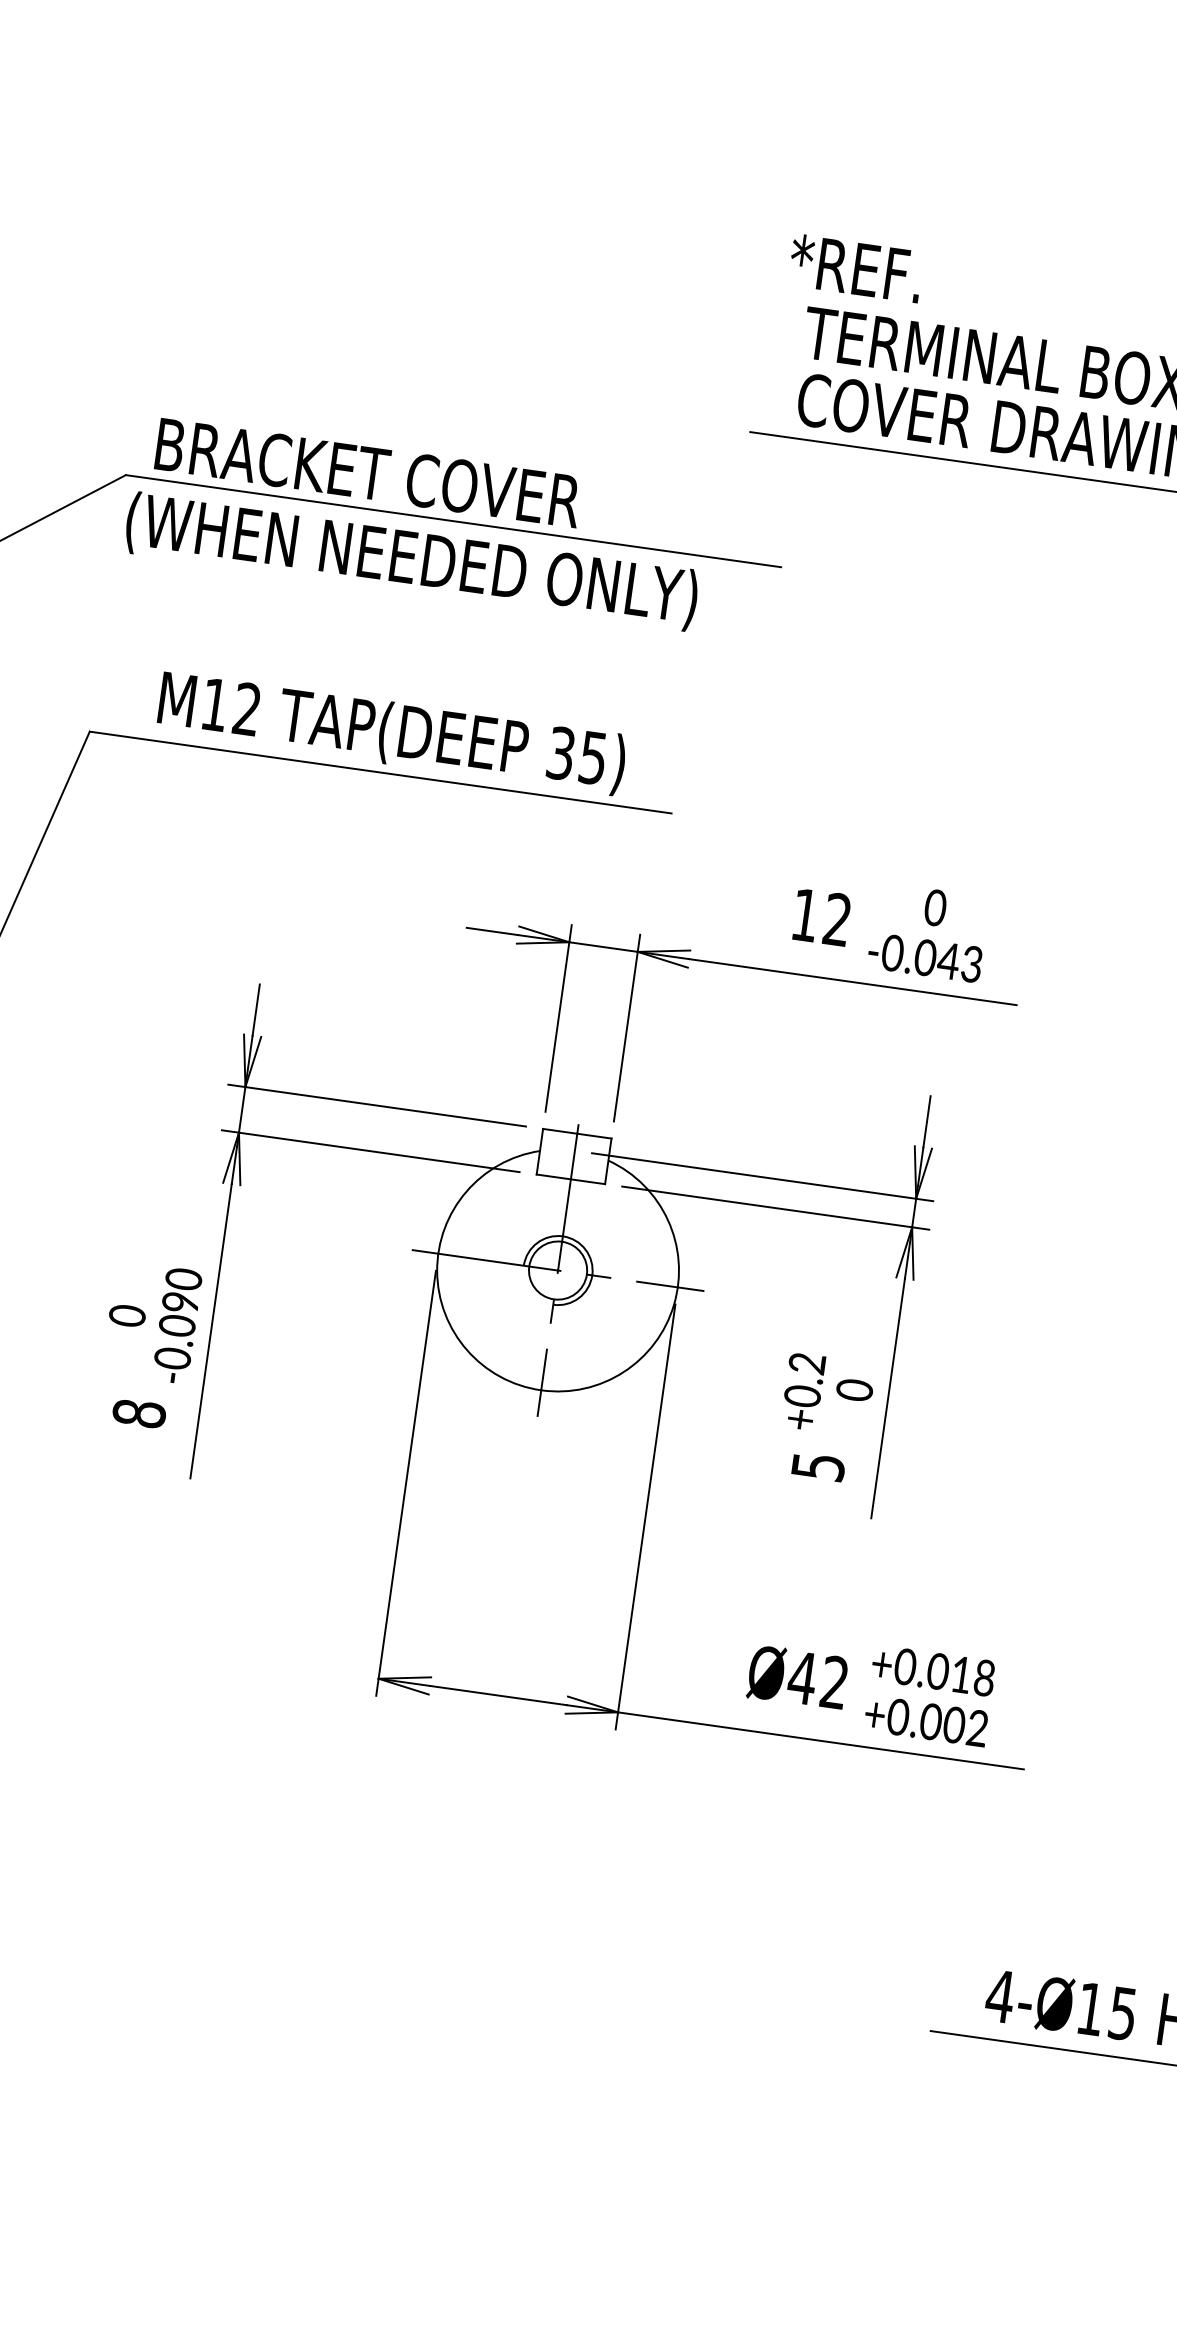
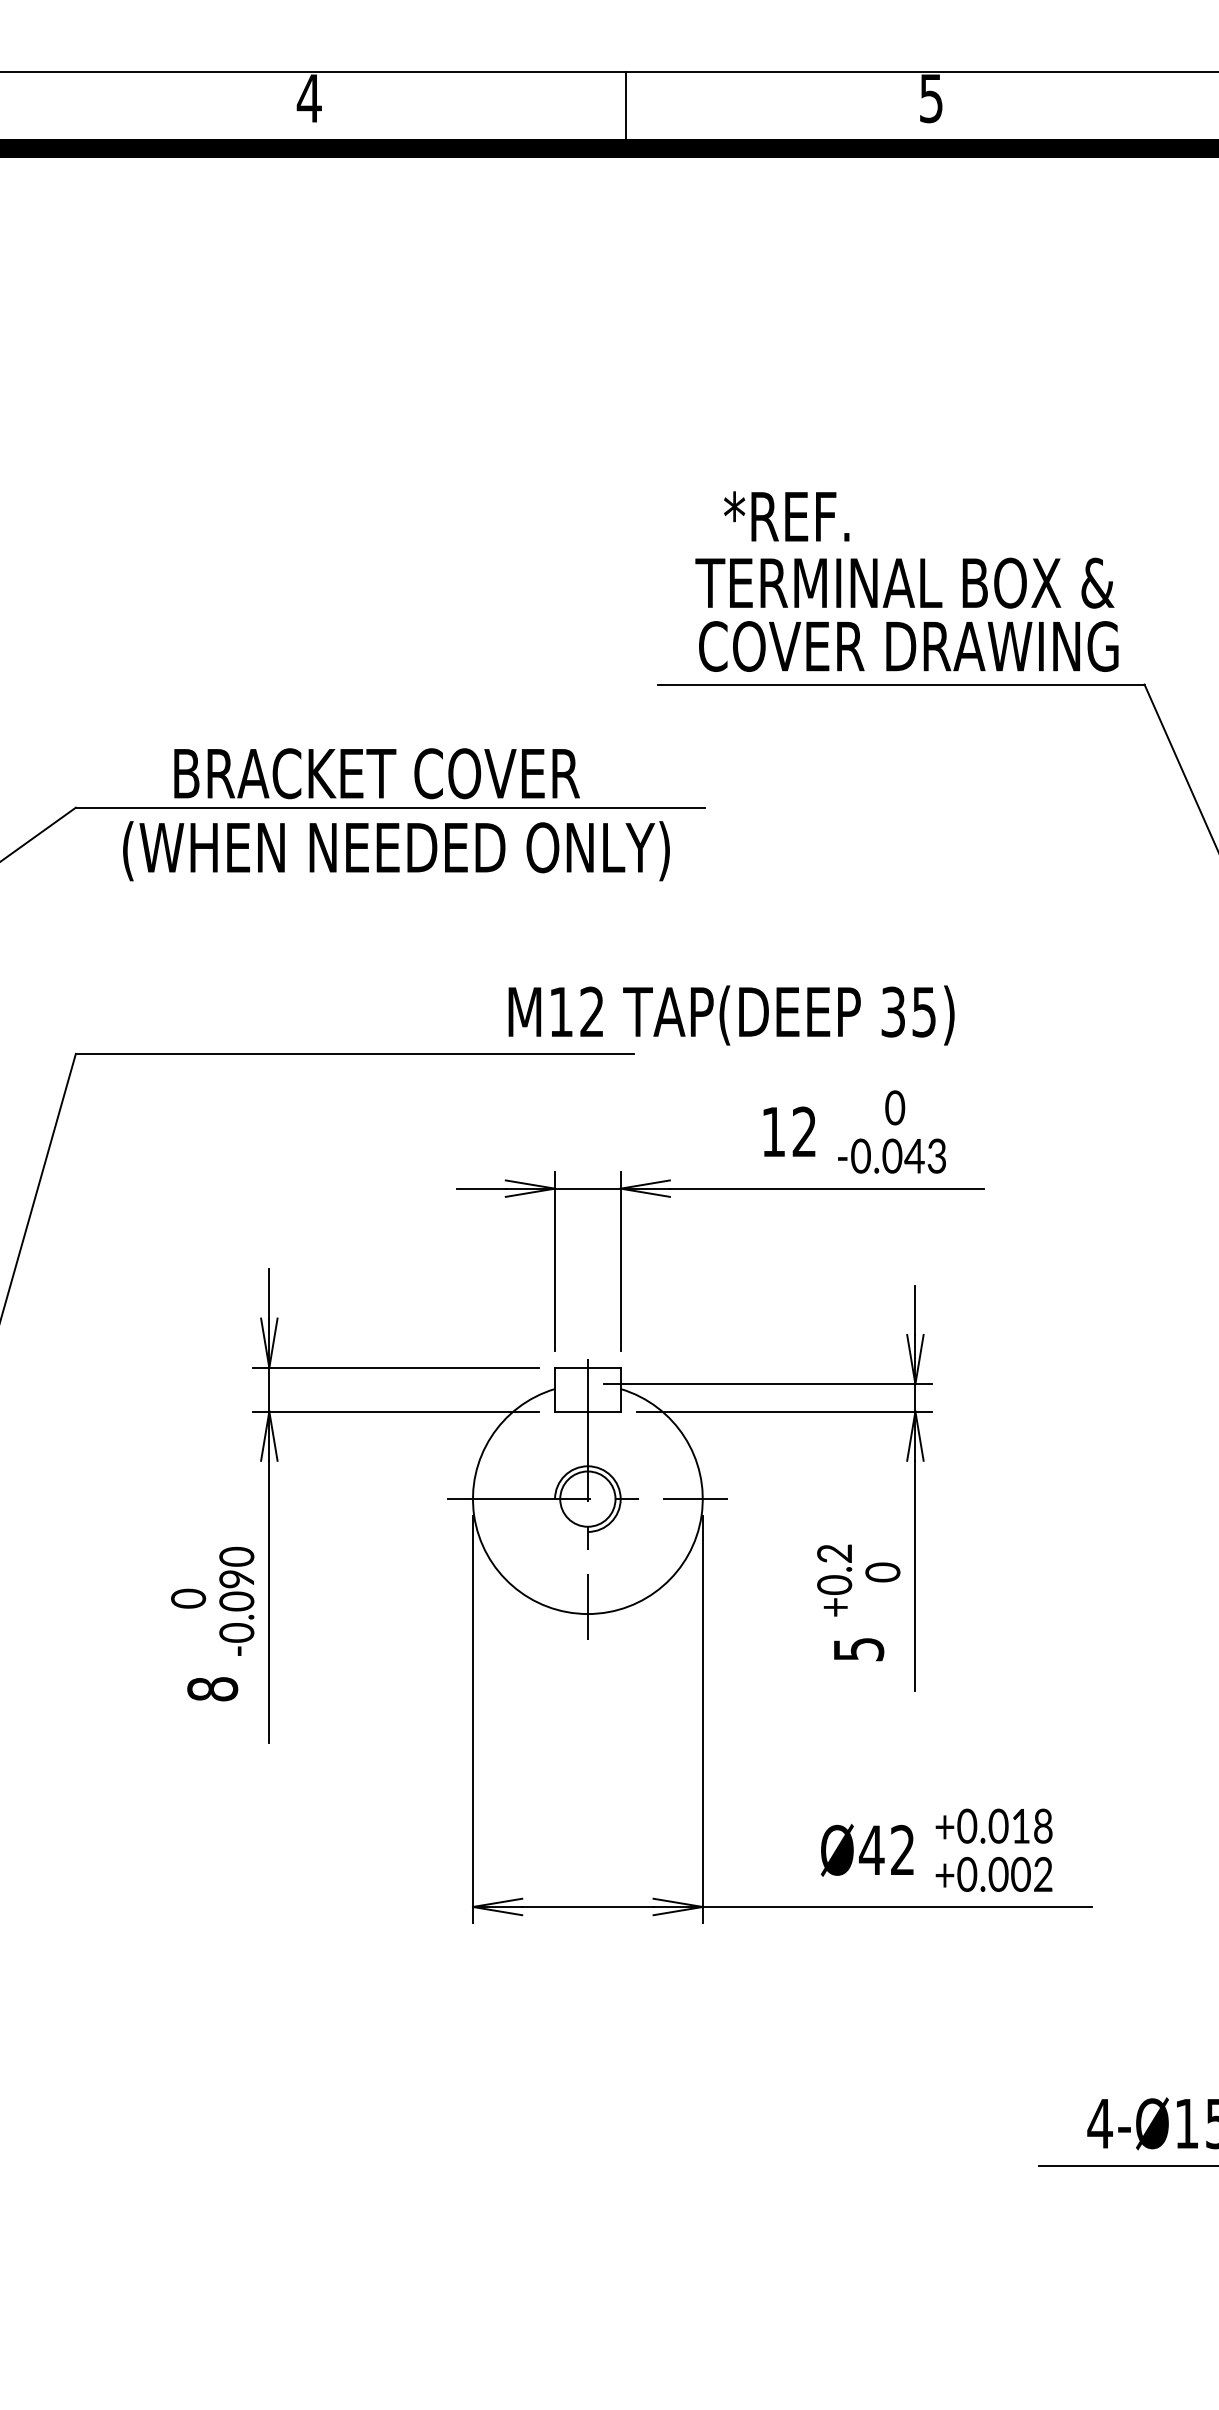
text: (855, 268) -> (786, 516), moved
text: (368, 472) -> (376, 773), moved
text: (411, 561) -> (396, 851), moved
text: (391, 733) -> (731, 1015), moved

